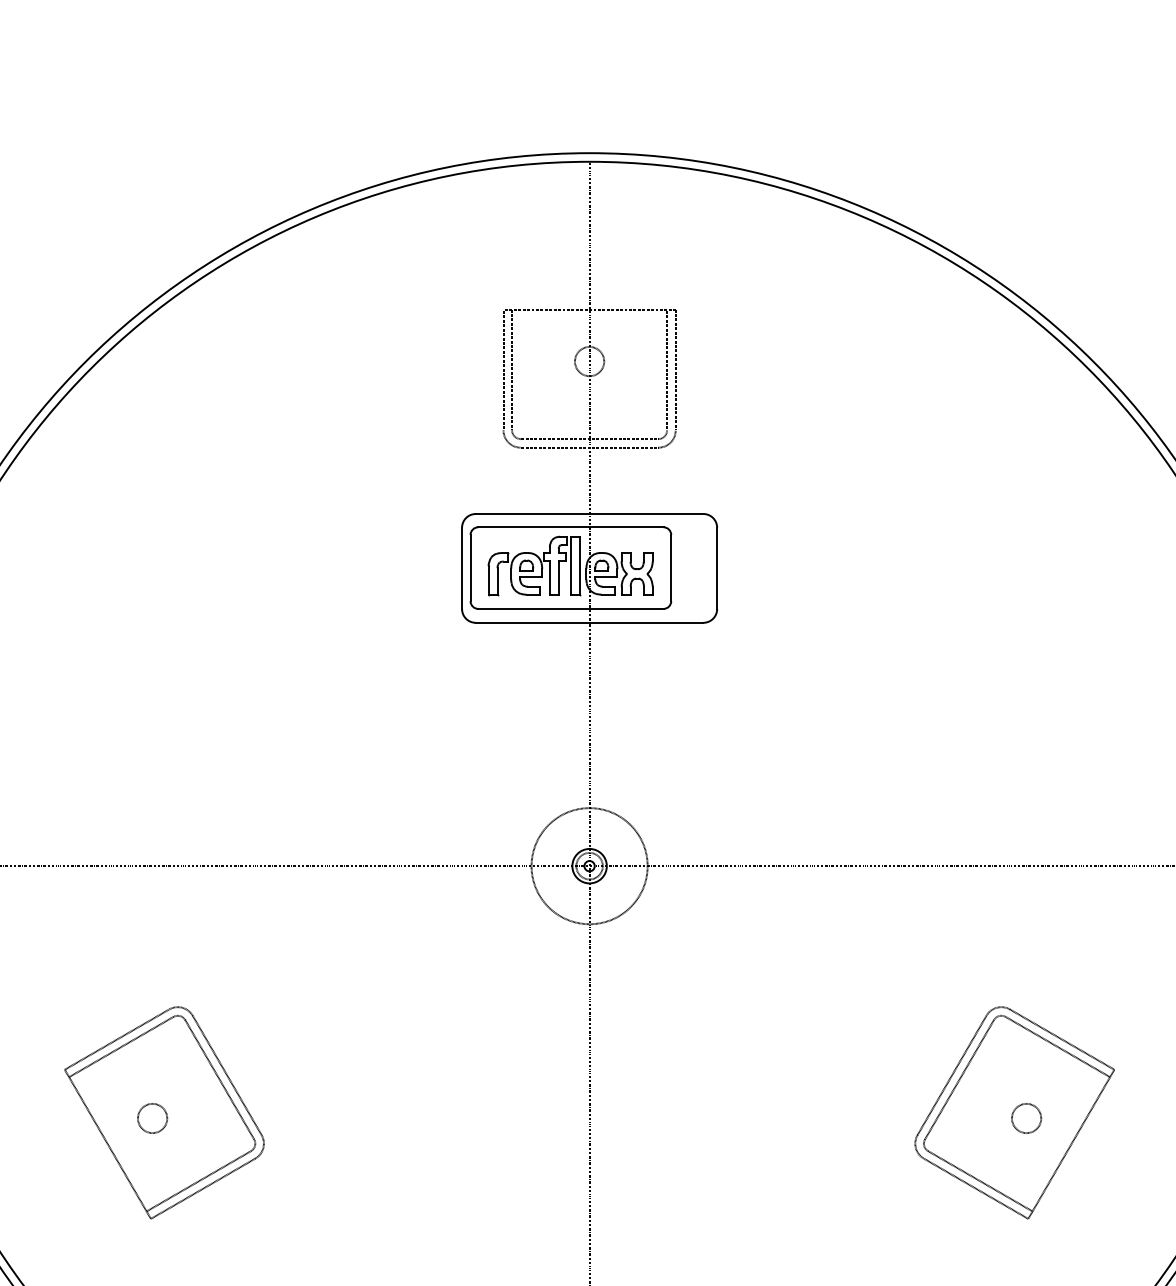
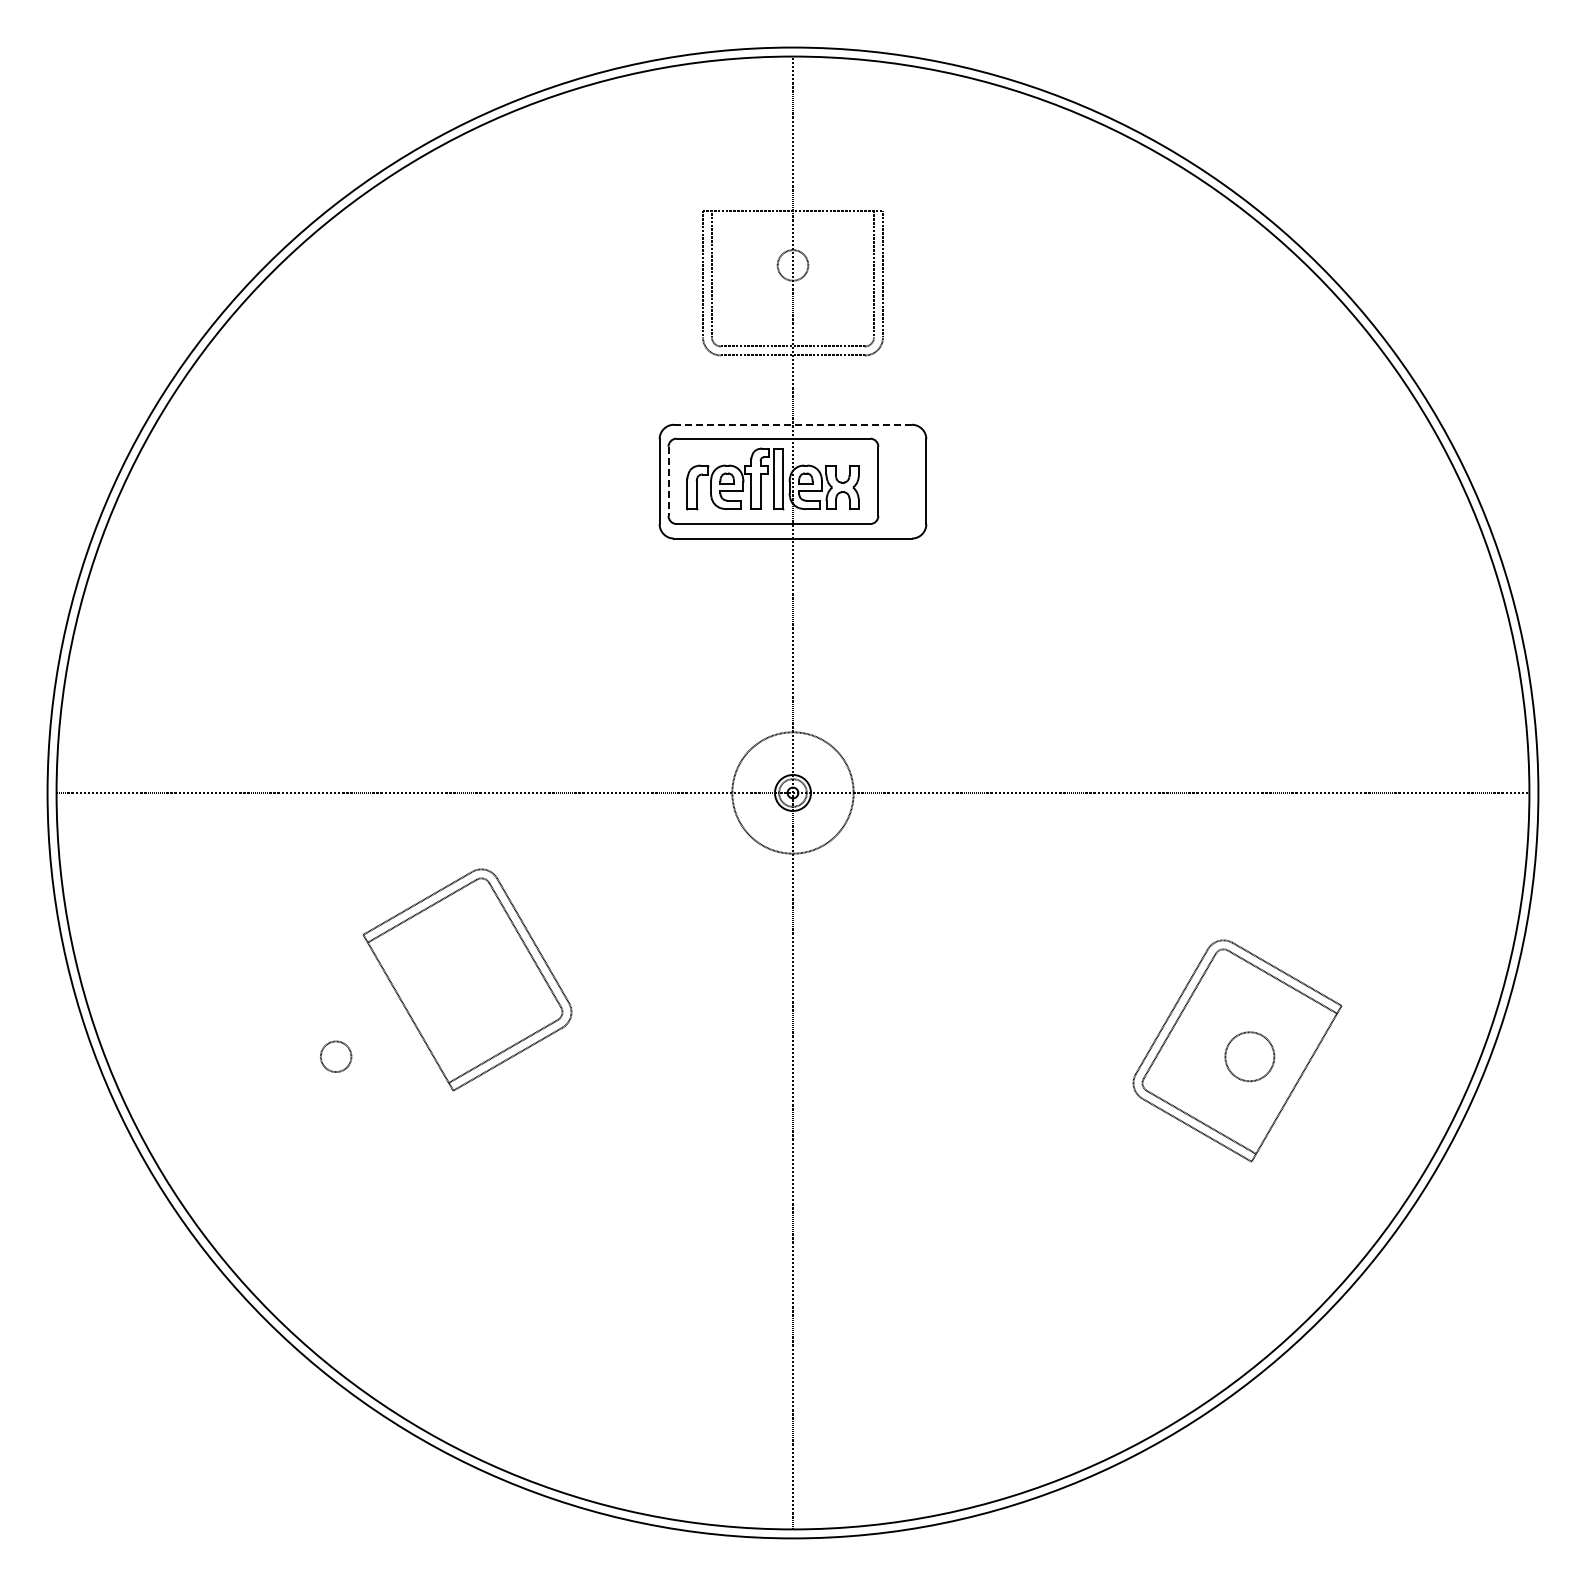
line: (590, 513) -> (793, 424), solid -> dashed
line: (470, 568) -> (668, 481), solid -> dashed
part: (164, 1112) -> (467, 979), moved
circle: (1026, 1118) -> (1249, 1056), size x1.6

